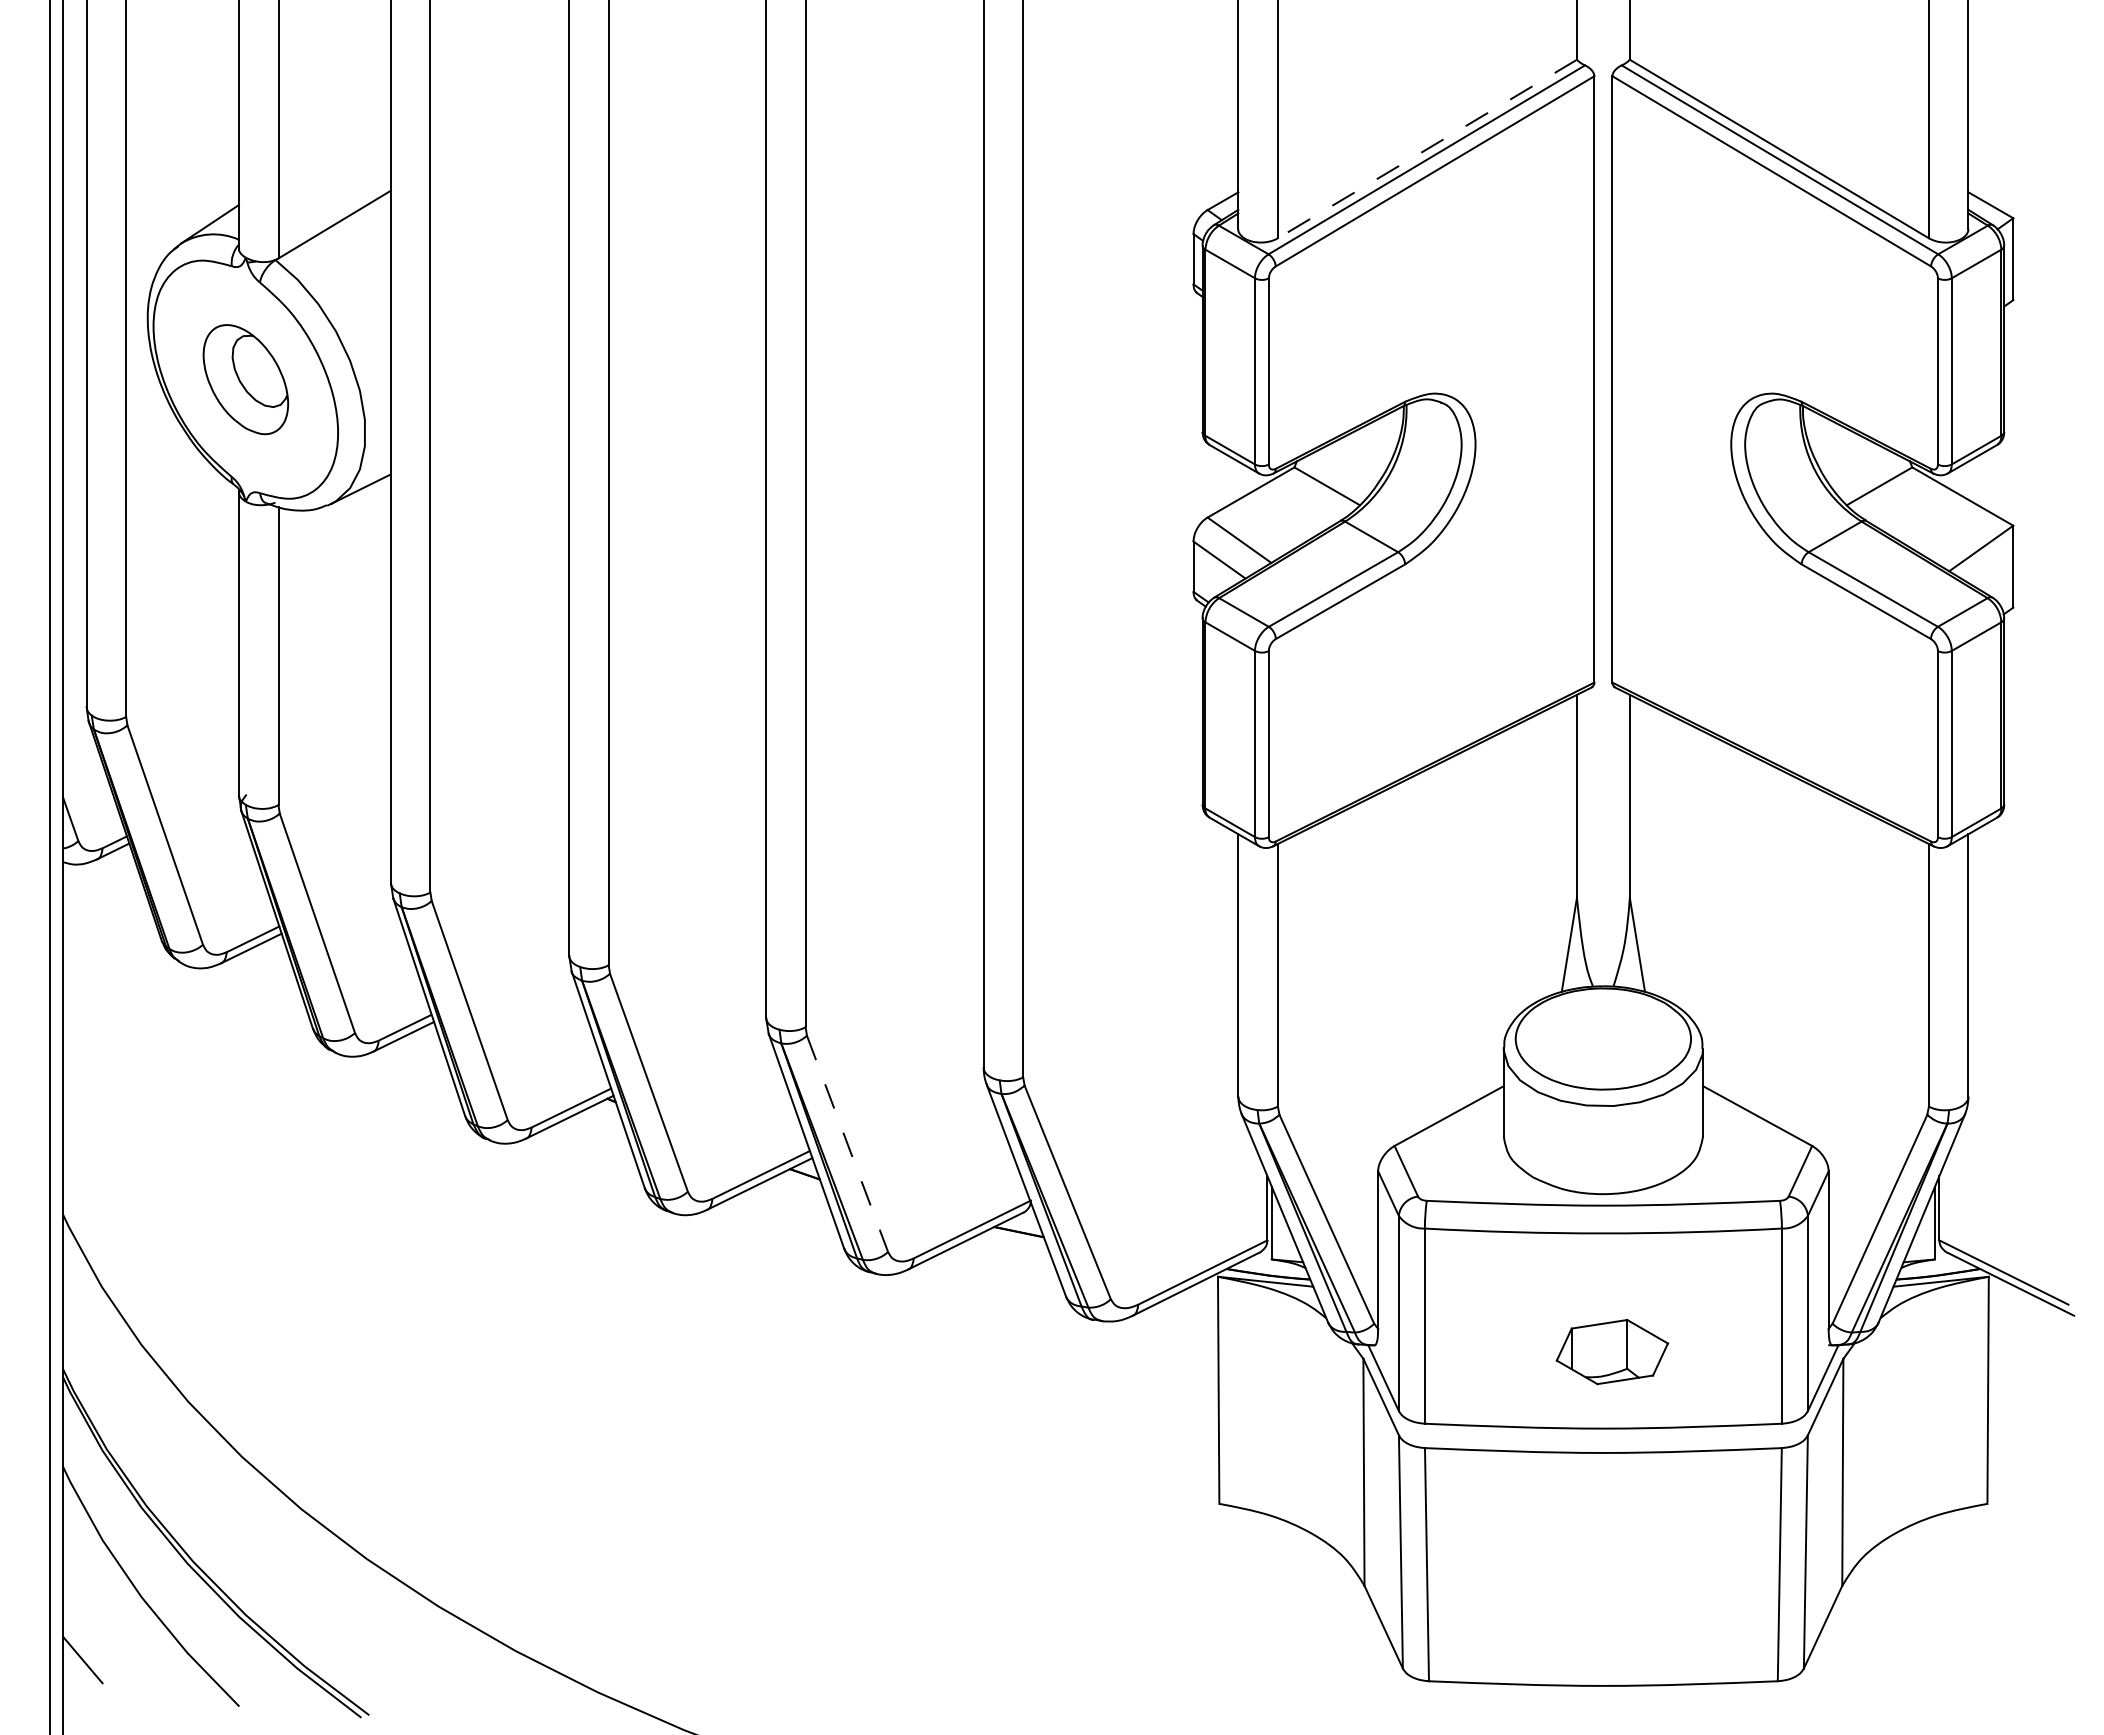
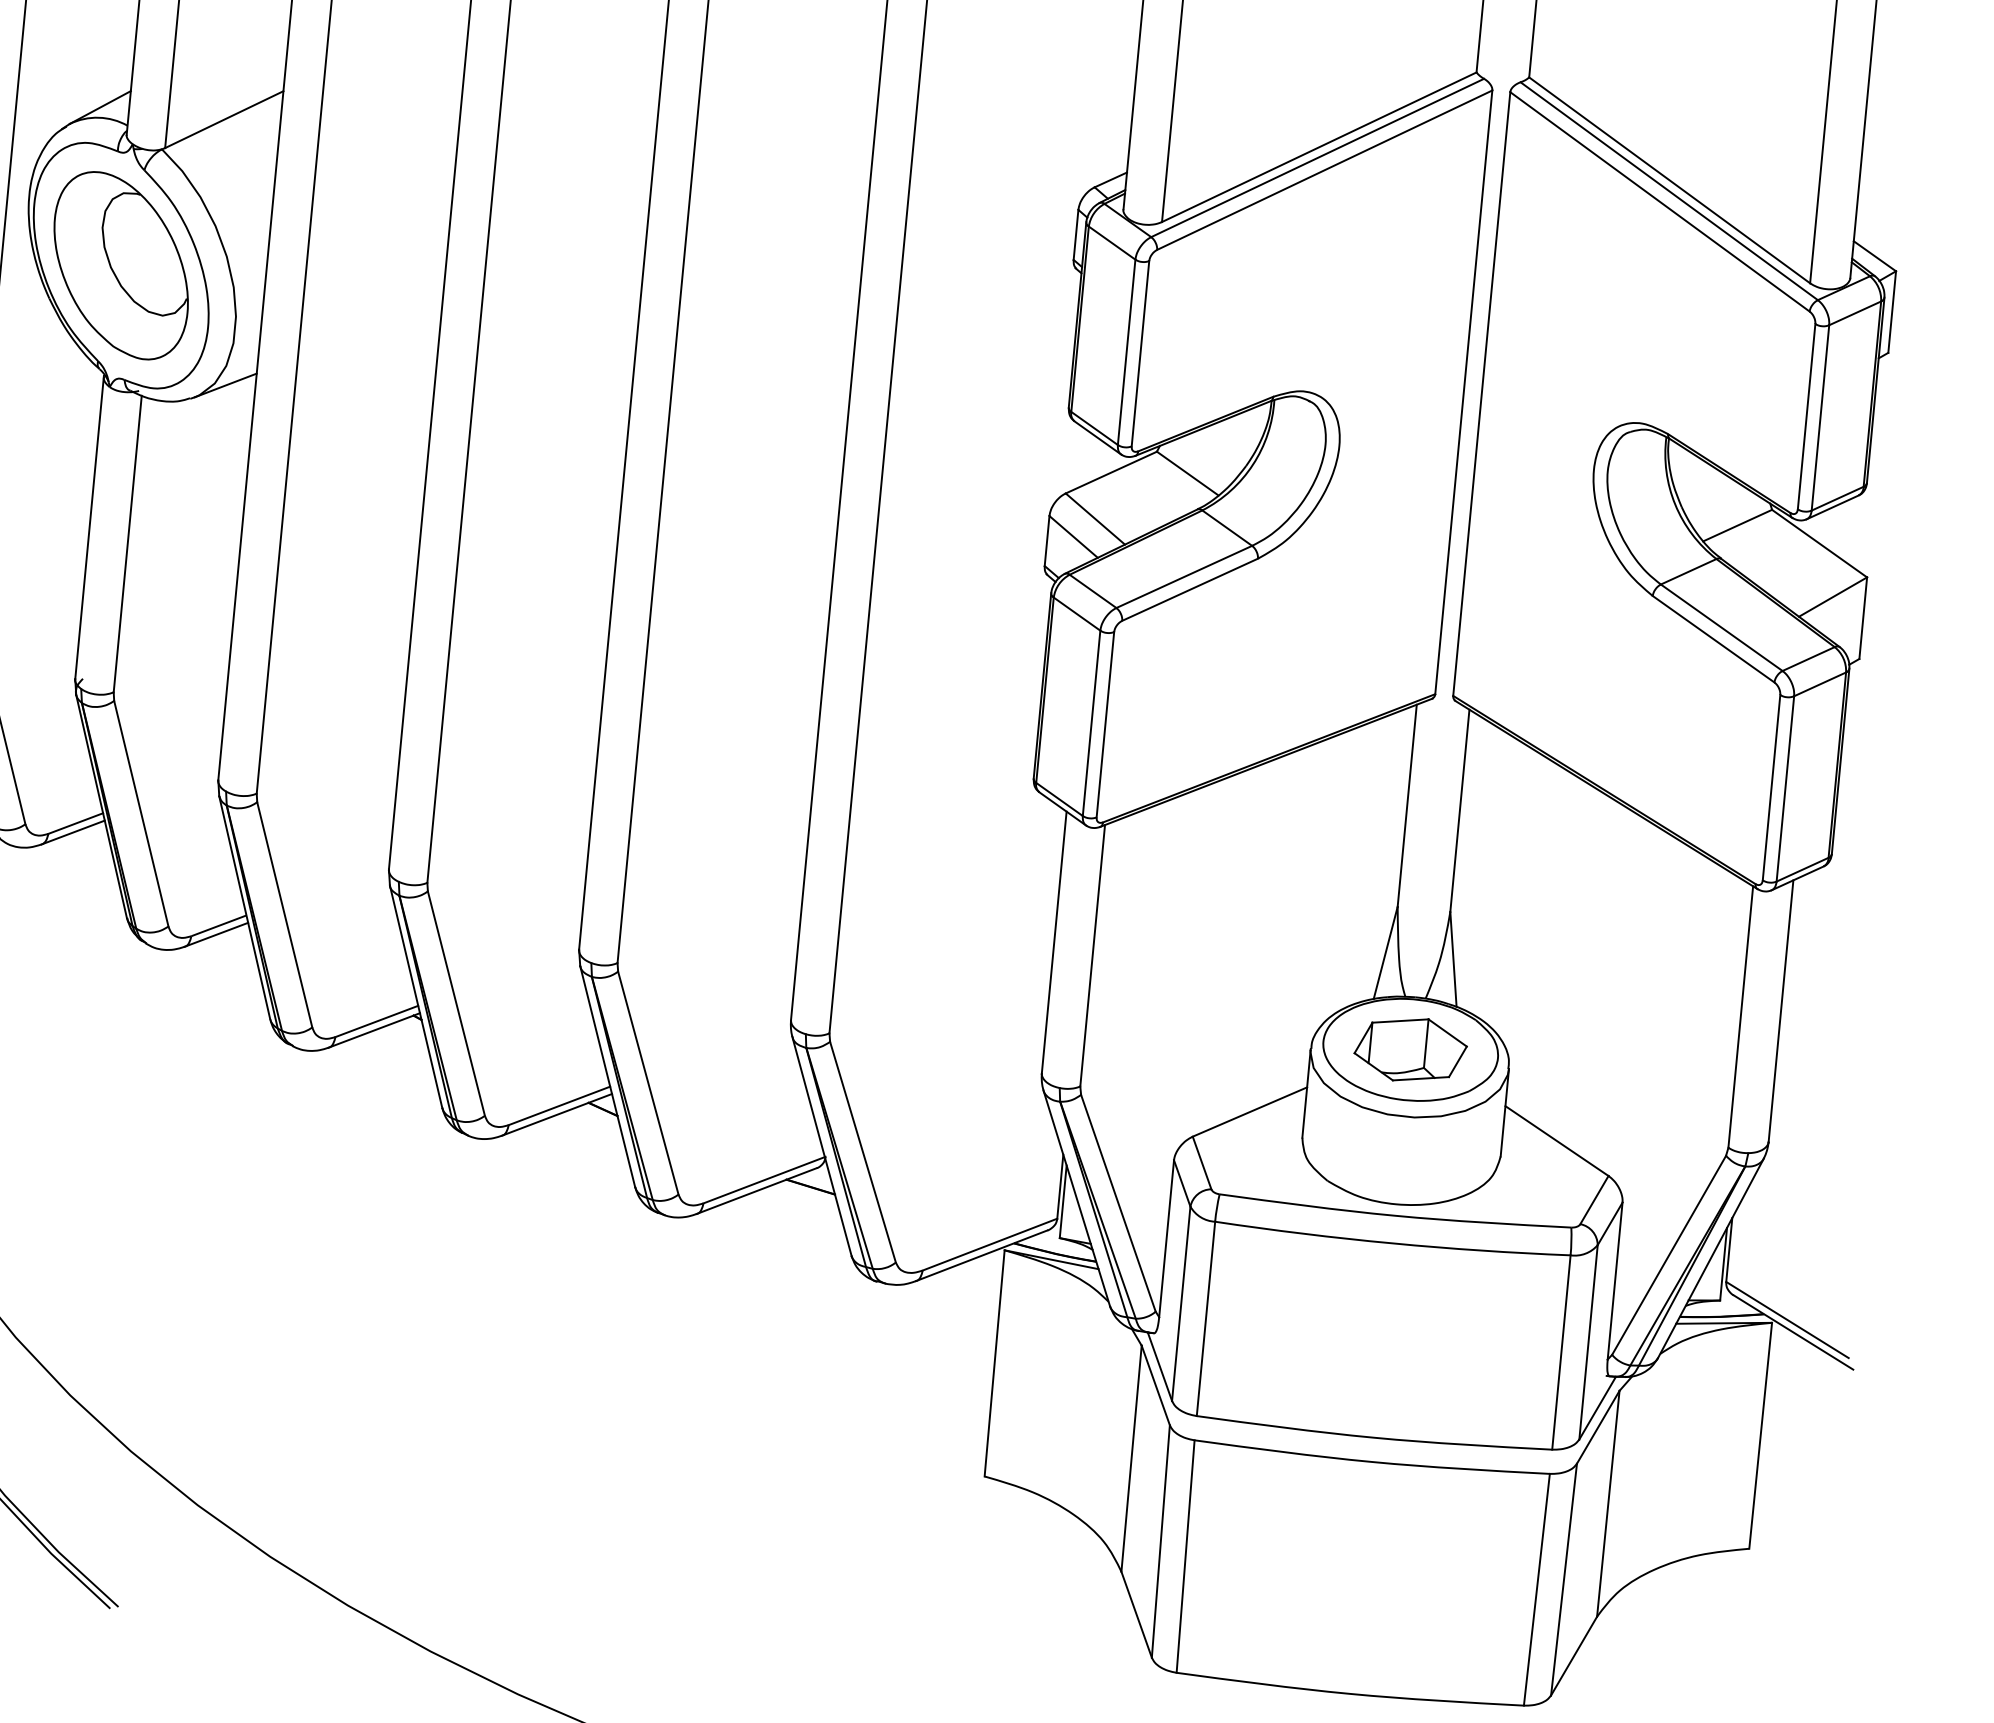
line: (1427, 149) -> (1319, 147), dashed -> solid
part: (245, 379) -> (120, 265), size x1.67
line: (847, 1144) -> (648, 1083), dashed -> solid
part: (1612, 1352) -> (1410, 1050), moved

